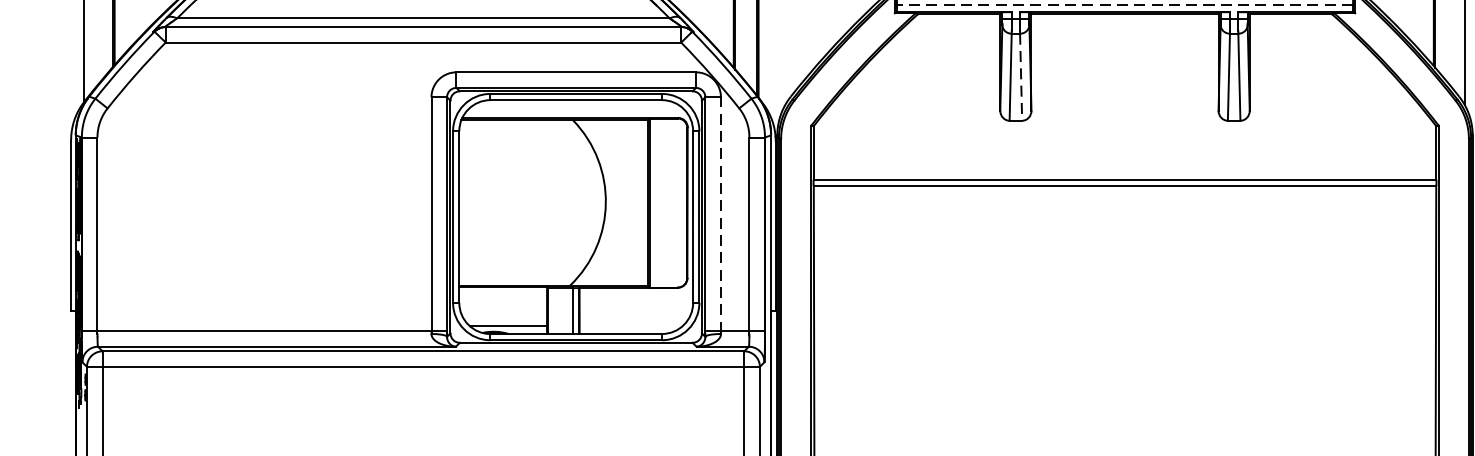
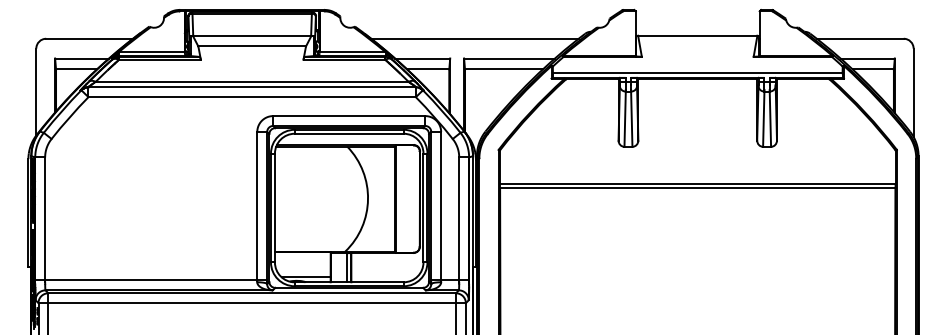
line: (1124, 5) -> (697, 73), dashed -> solid
line: (1020, 77) -> (631, 119), dashed -> solid
line: (721, 214) -> (441, 206), dashed -> solid

